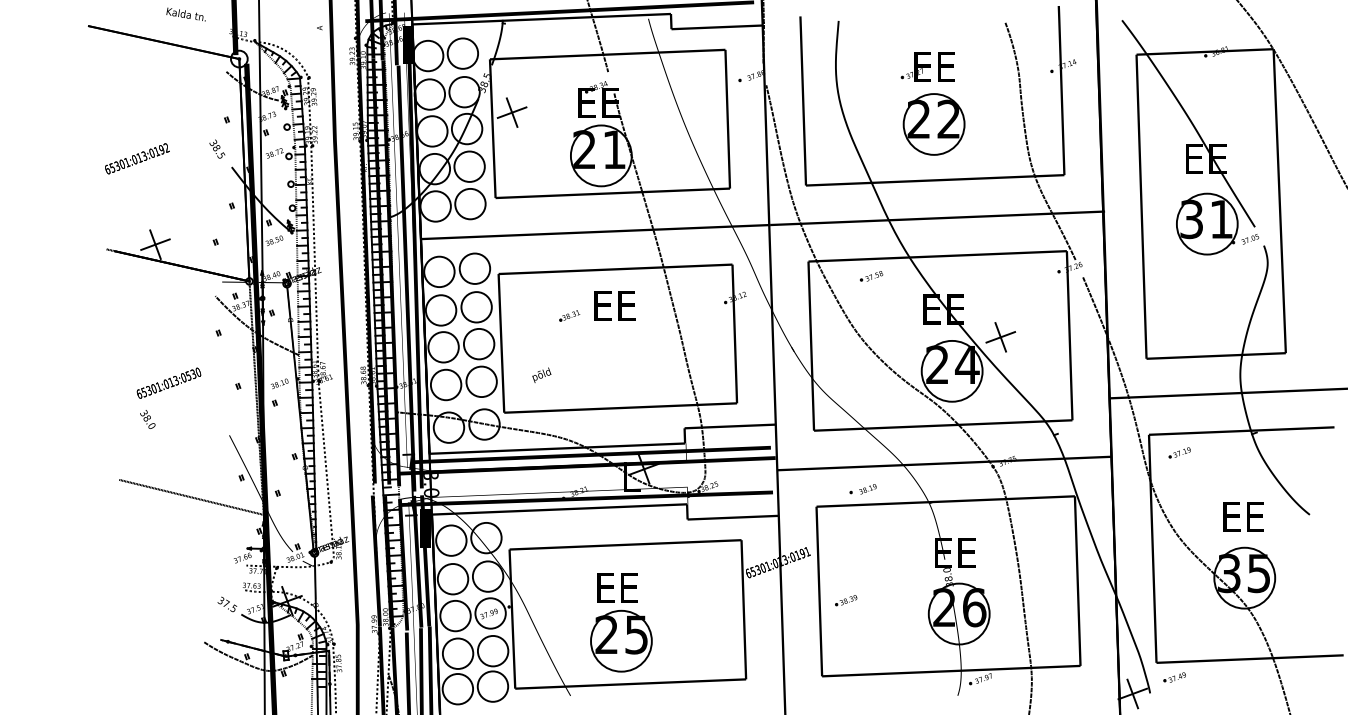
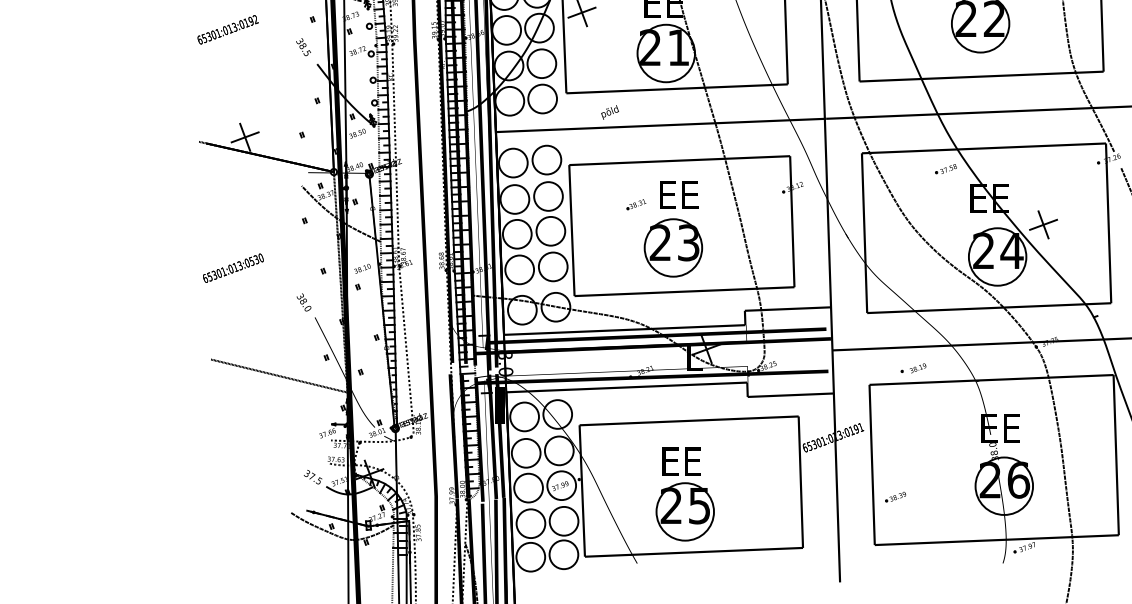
text: (137, 158) -> (228, 29), moved
part: (871, 276) -> (946, 169), moved
part: (608, 361) -> (673, 247), added
text: (541, 374) -> (609, 111), moved
text: (168, 382) -> (232, 267), moved
text: (147, 419) -> (303, 302), moved
part: (846, 600) -> (895, 497), moved

